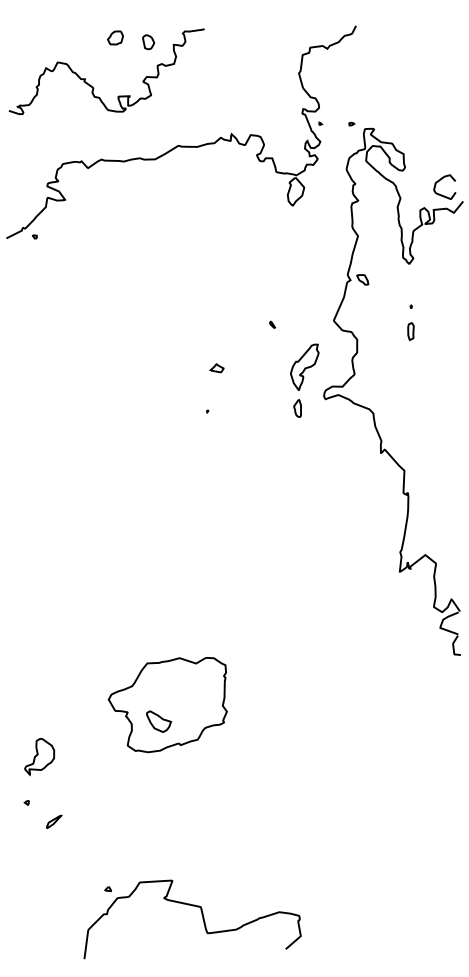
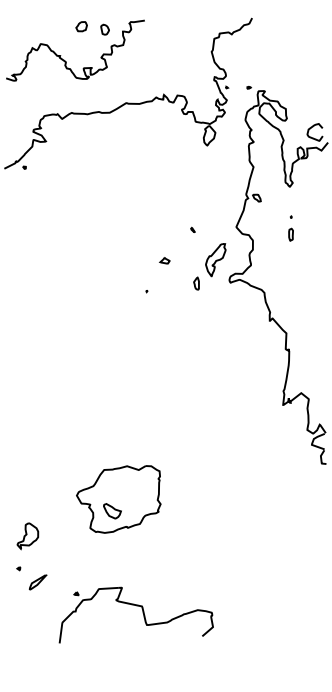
part: (216, 368) -> (164, 260), moved
part: (297, 408) -> (196, 283), moved
part: (54, 821) -> (38, 581), size x1.6
part: (202, 919) -> (143, 615), moved

